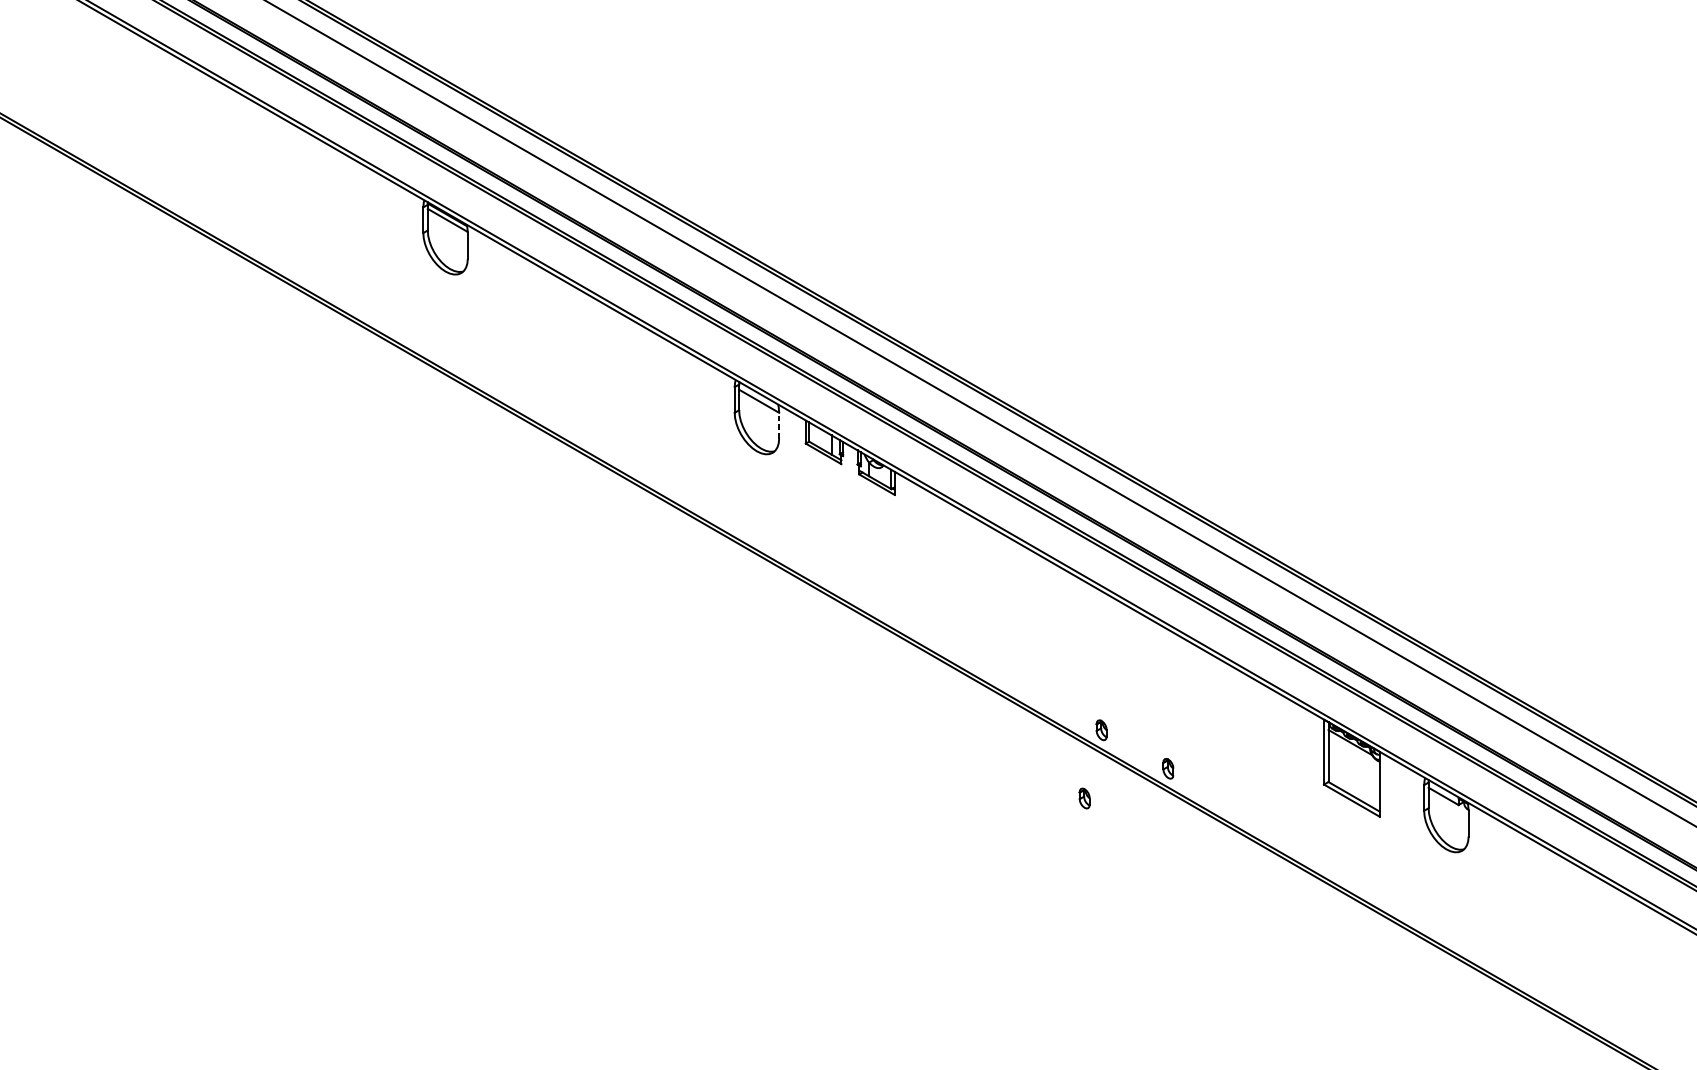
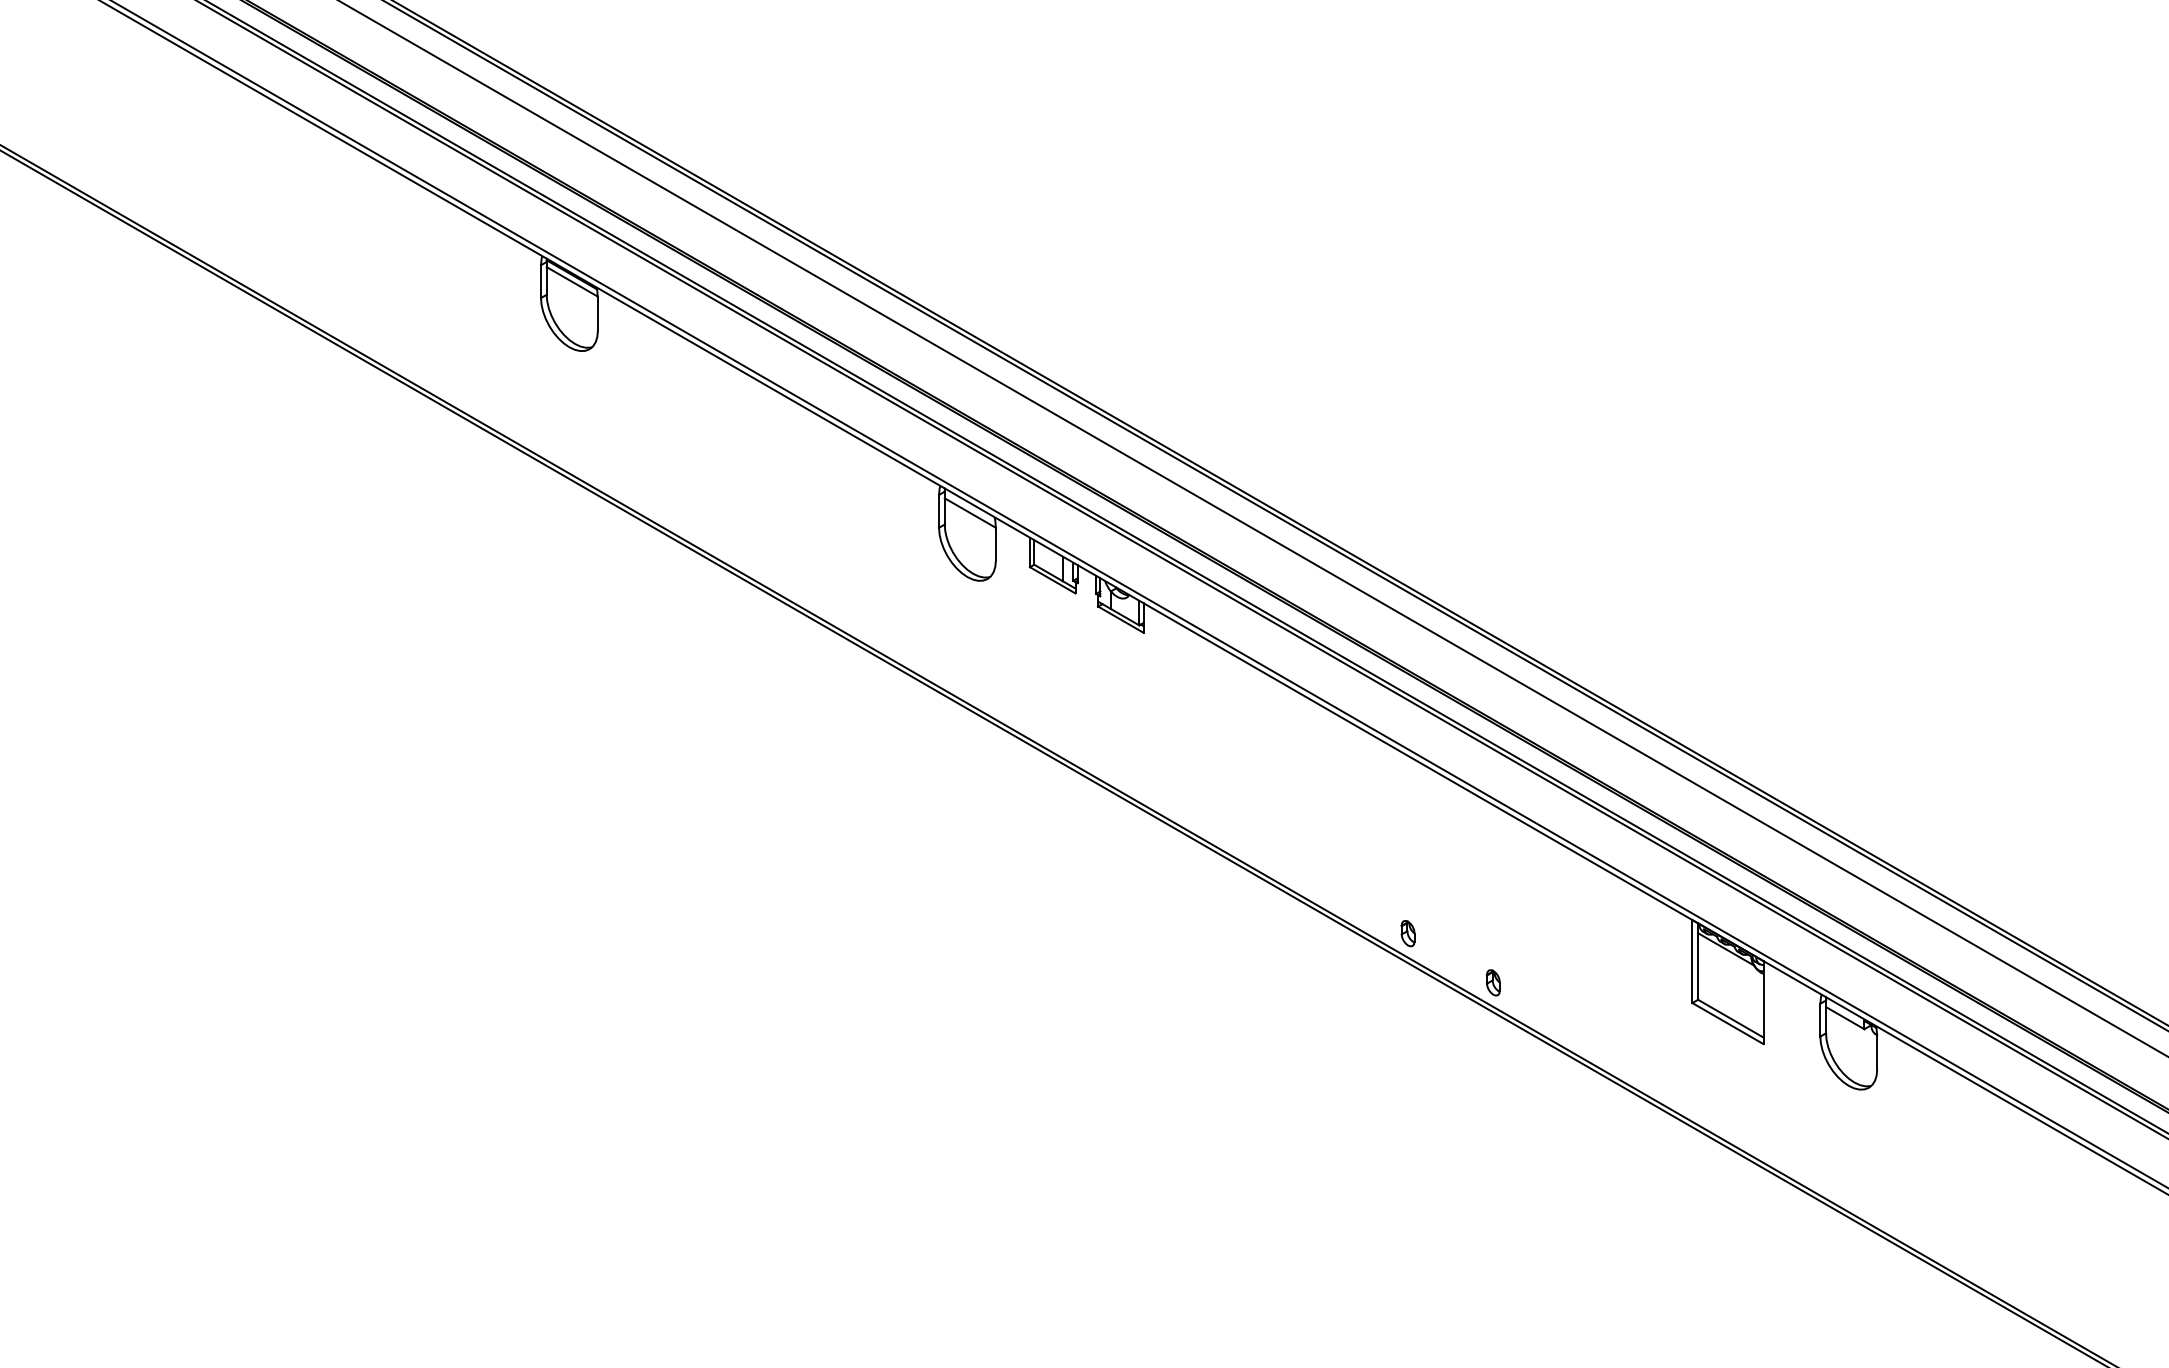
line: (778, 425) -> (995, 543), dashed -> solid
part: (1084, 798) -> (1386, 1020), removed

